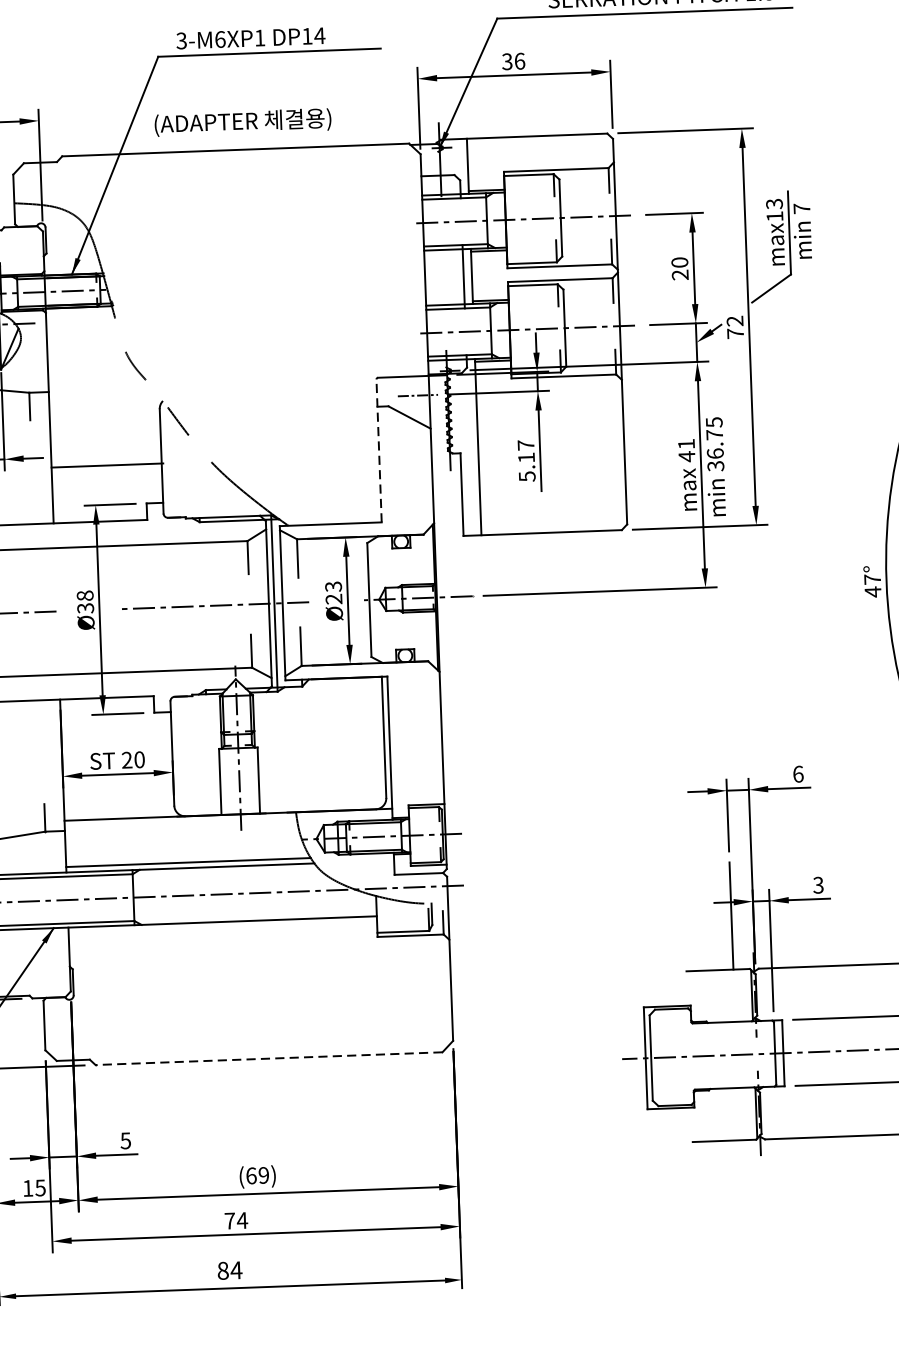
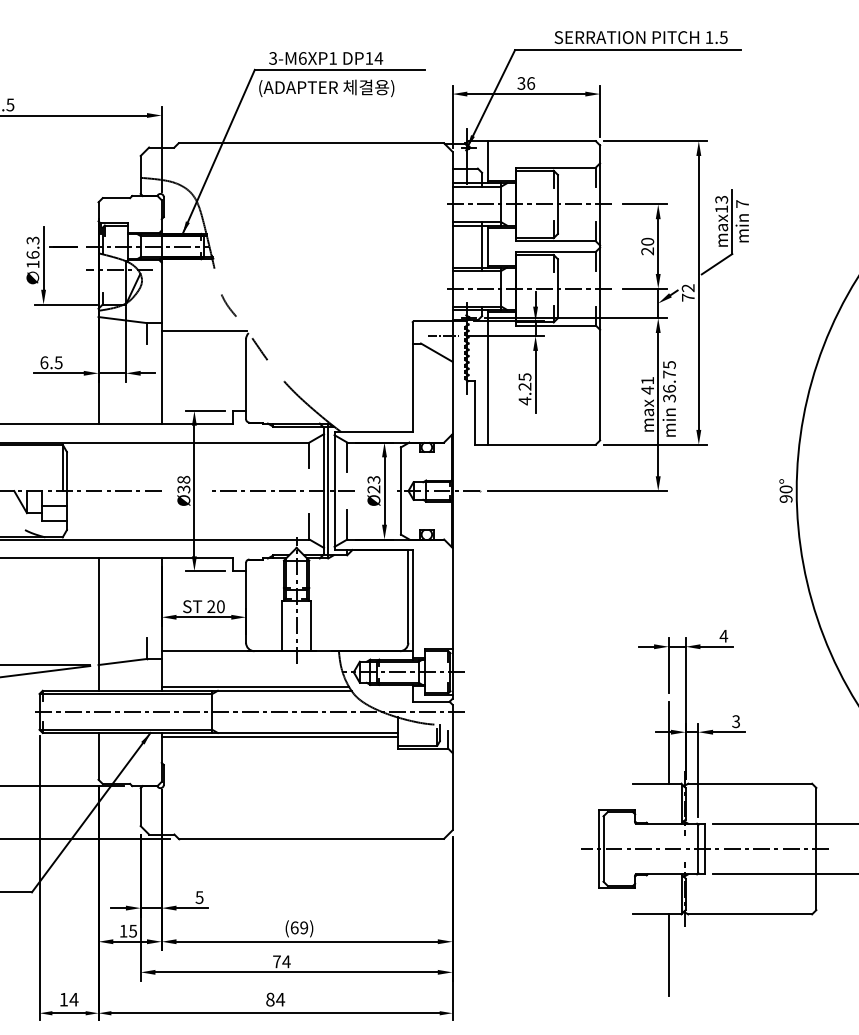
text: (242, 122) -> (326, 88), moved
line: (379, 451) -> (412, 377), dashed -> solid
text: (525, 461) -> (524, 389), 5.17 -> 4.25
line: (107, 465) -> (204, 330), moved
text: (872, 586) -> (785, 494), 47° -> 90°
text: (797, 773) -> (723, 635), 6 -> 4
line: (222, 927) -> (279, 737), added
line: (269, 1058) -> (311, 838), dashed -> solid
line: (741, 1194) -> (668, 955), added

